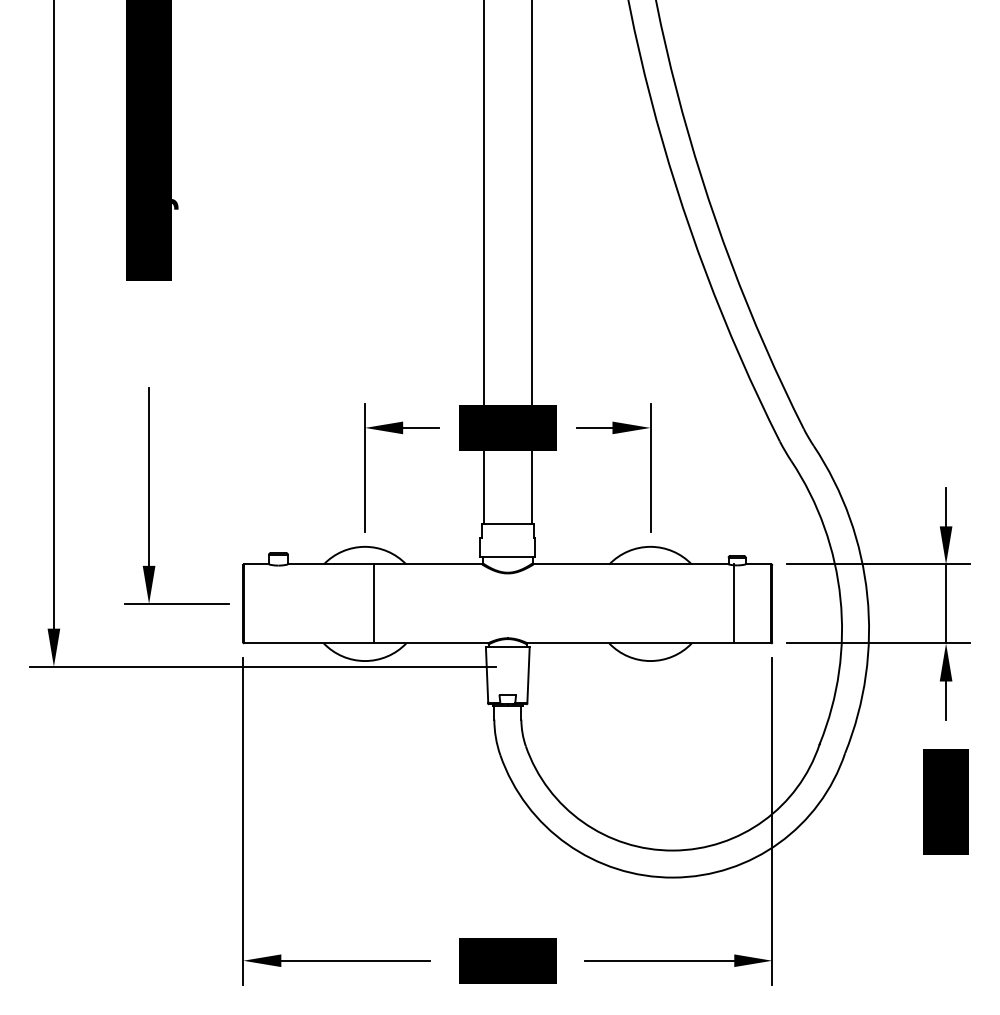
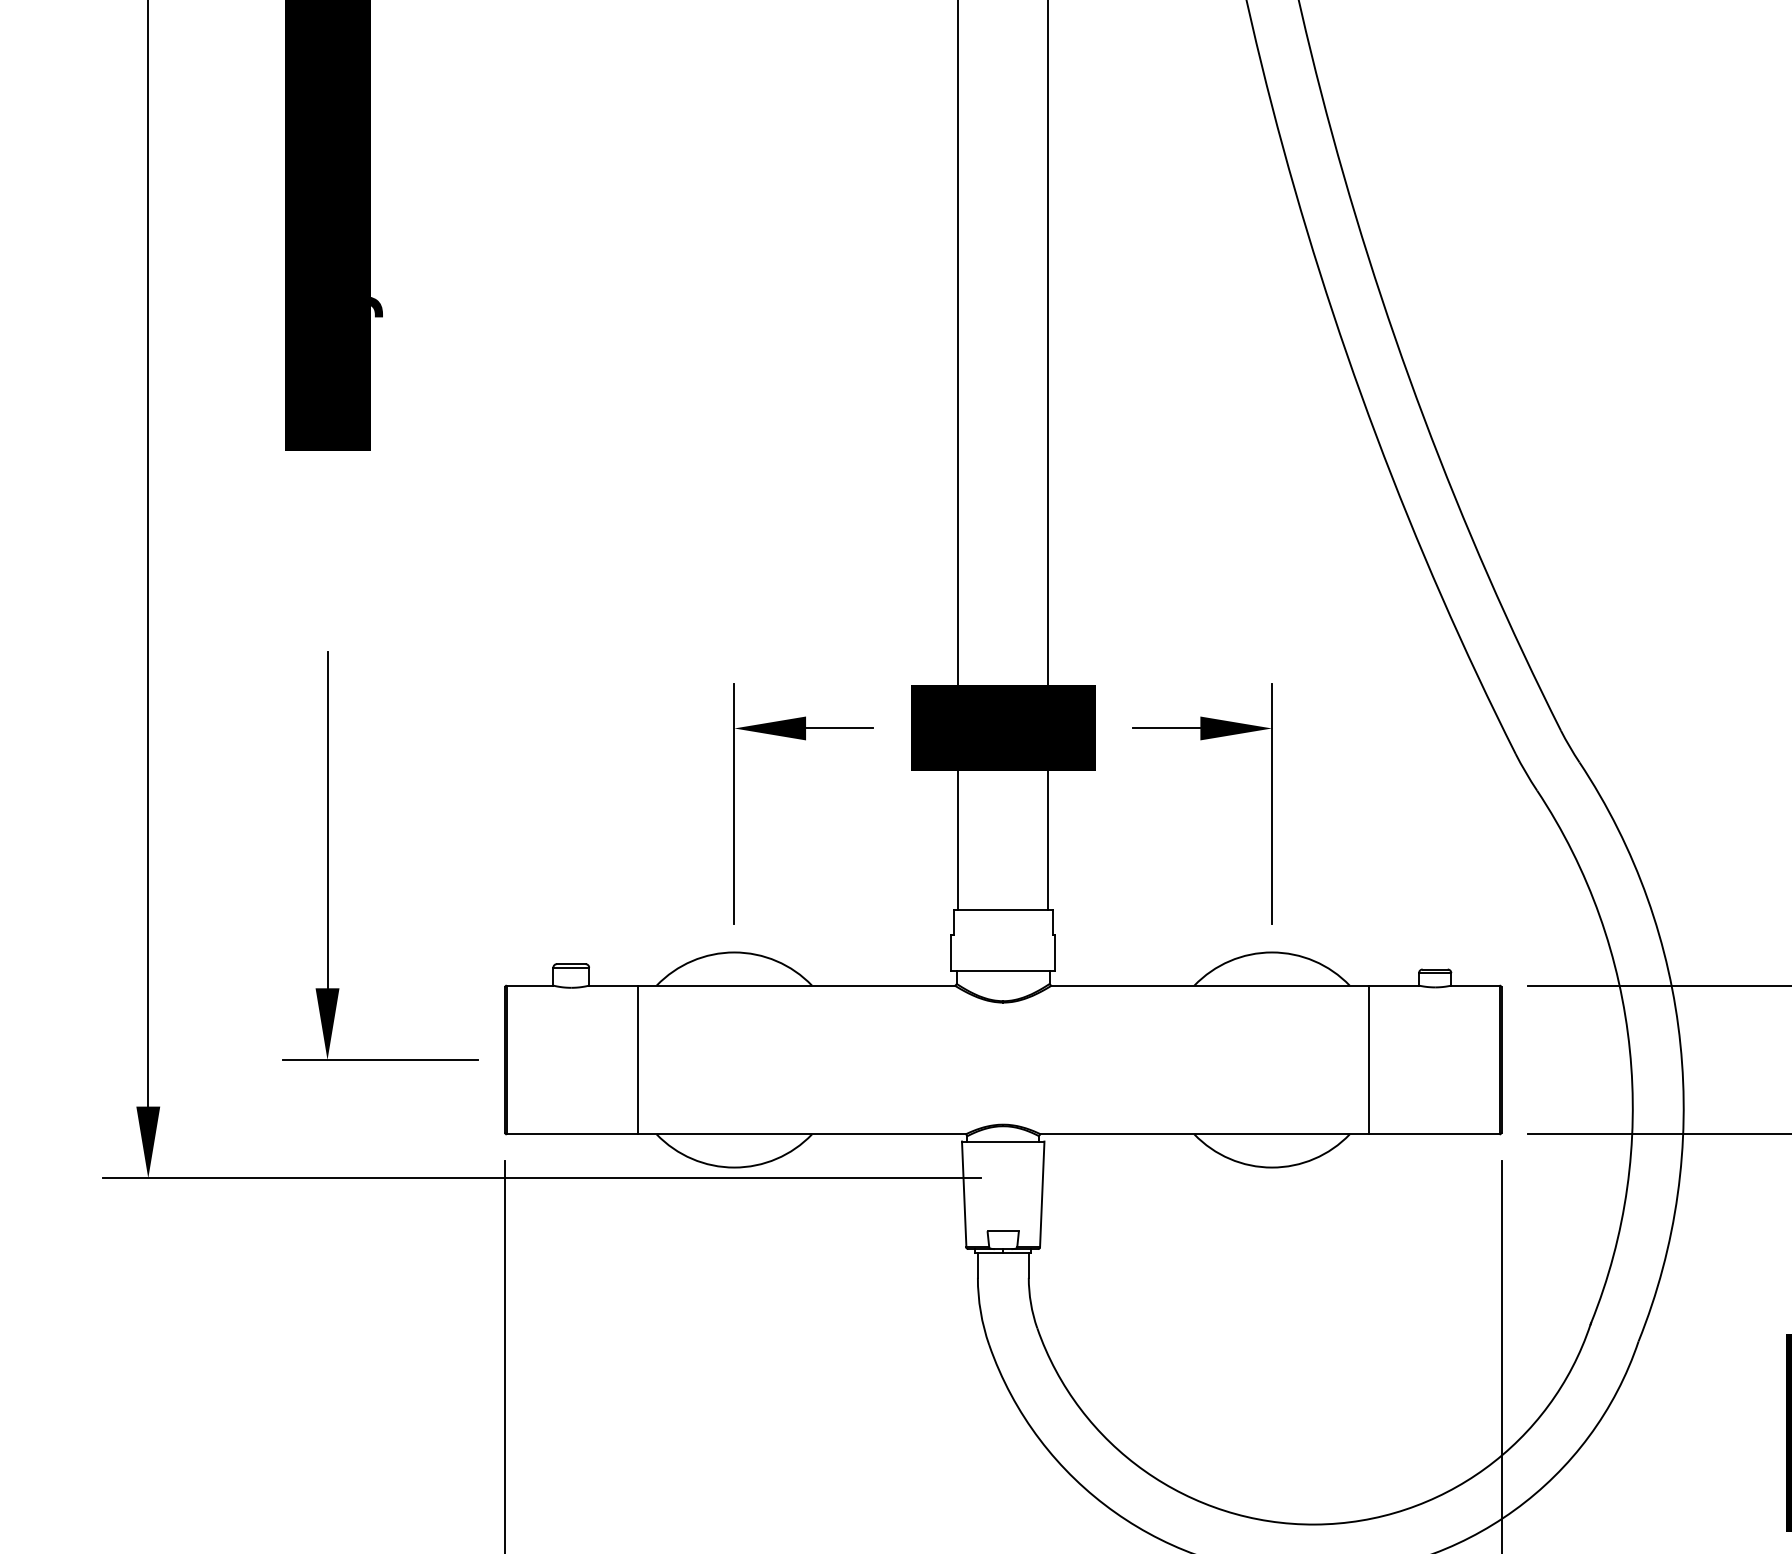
line: (373, 603) -> (637, 1059), moved
line: (733, 603) -> (1368, 1059), moved

